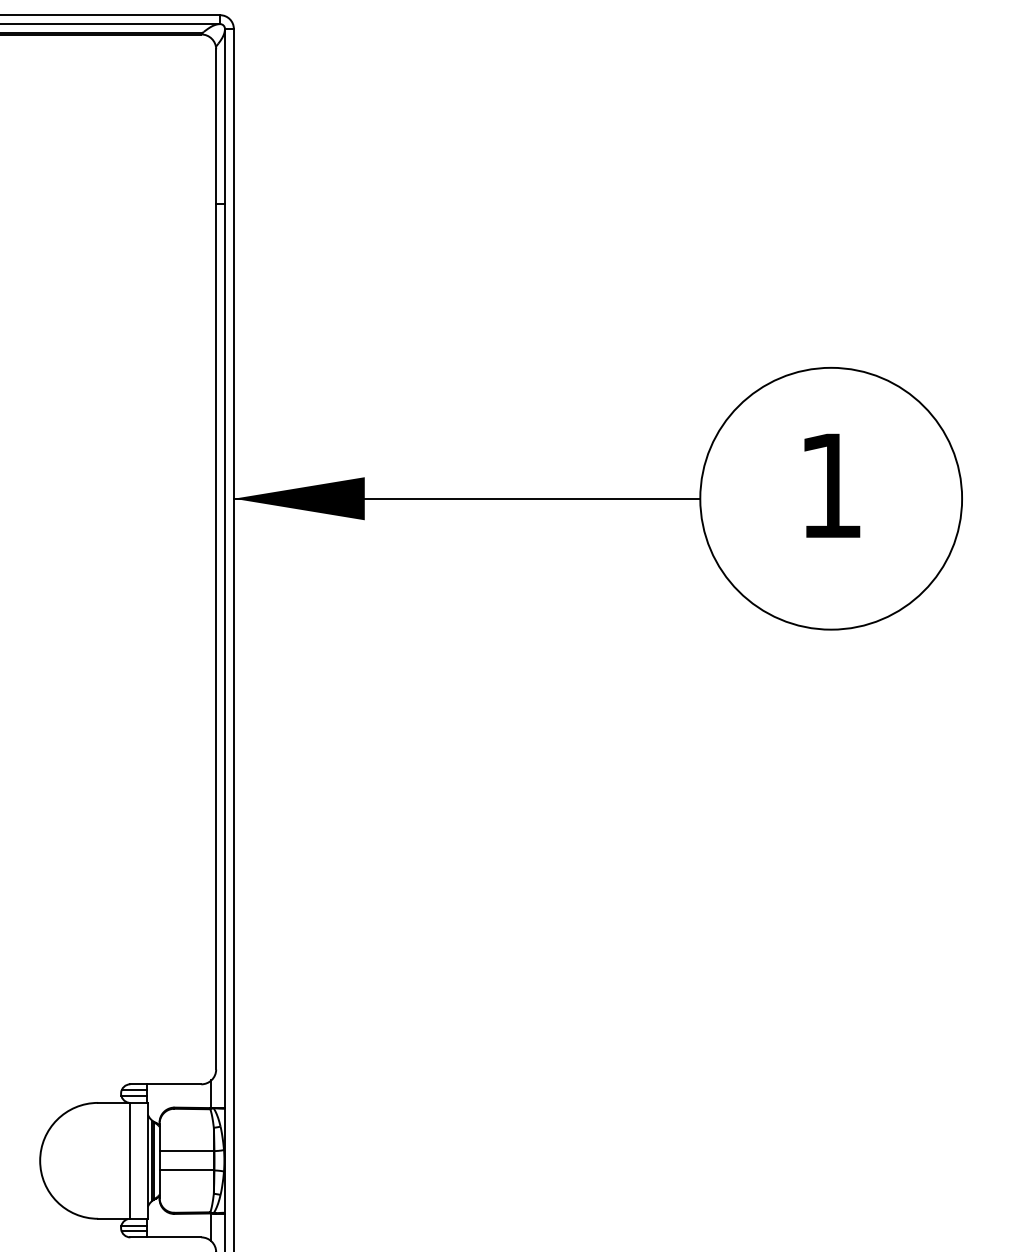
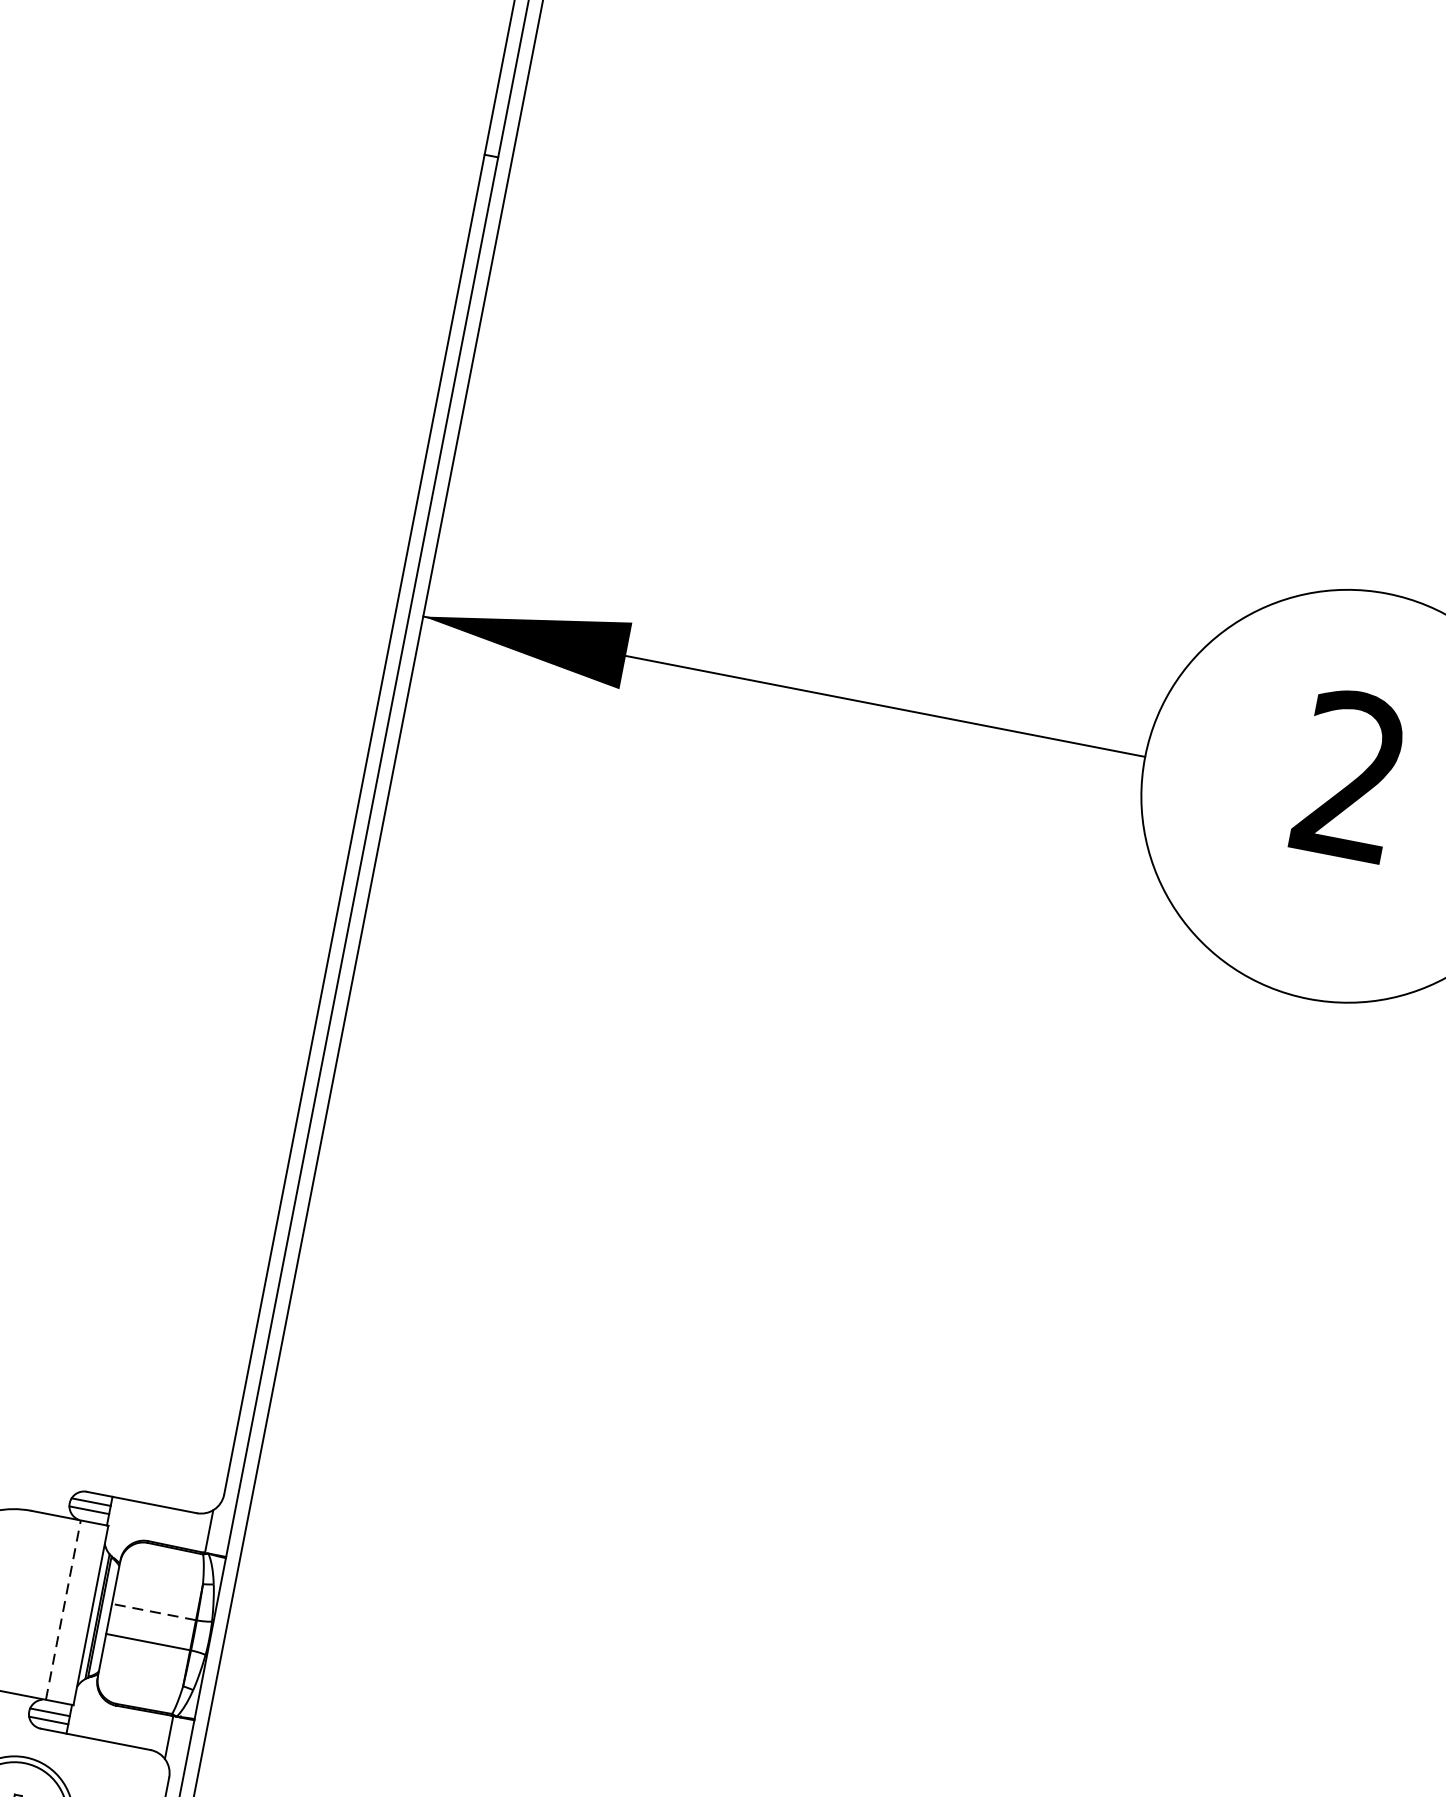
text: (829, 484) -> (1349, 773), 1 -> 2
line: (186, 1151) -> (153, 1612), solid -> dashed
line: (130, 1160) -> (64, 1609), solid -> dashed

